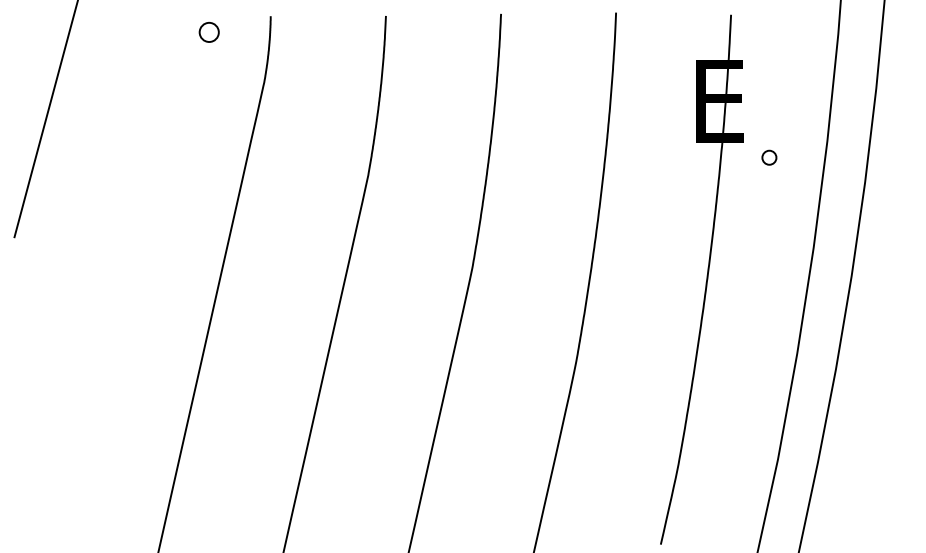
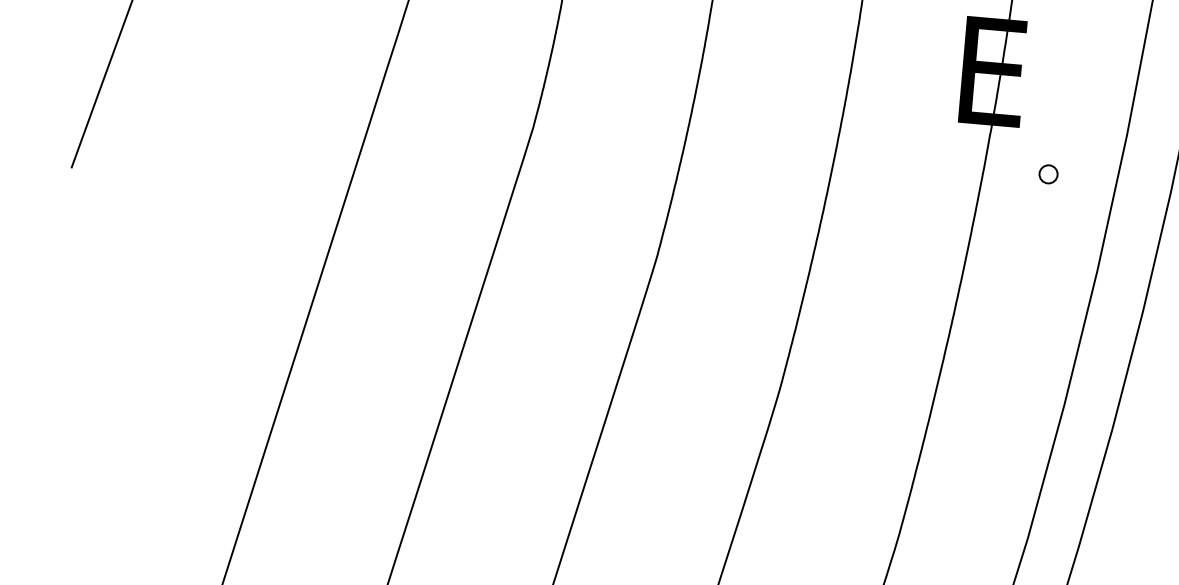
part: (769, 157) -> (1048, 174), moved

